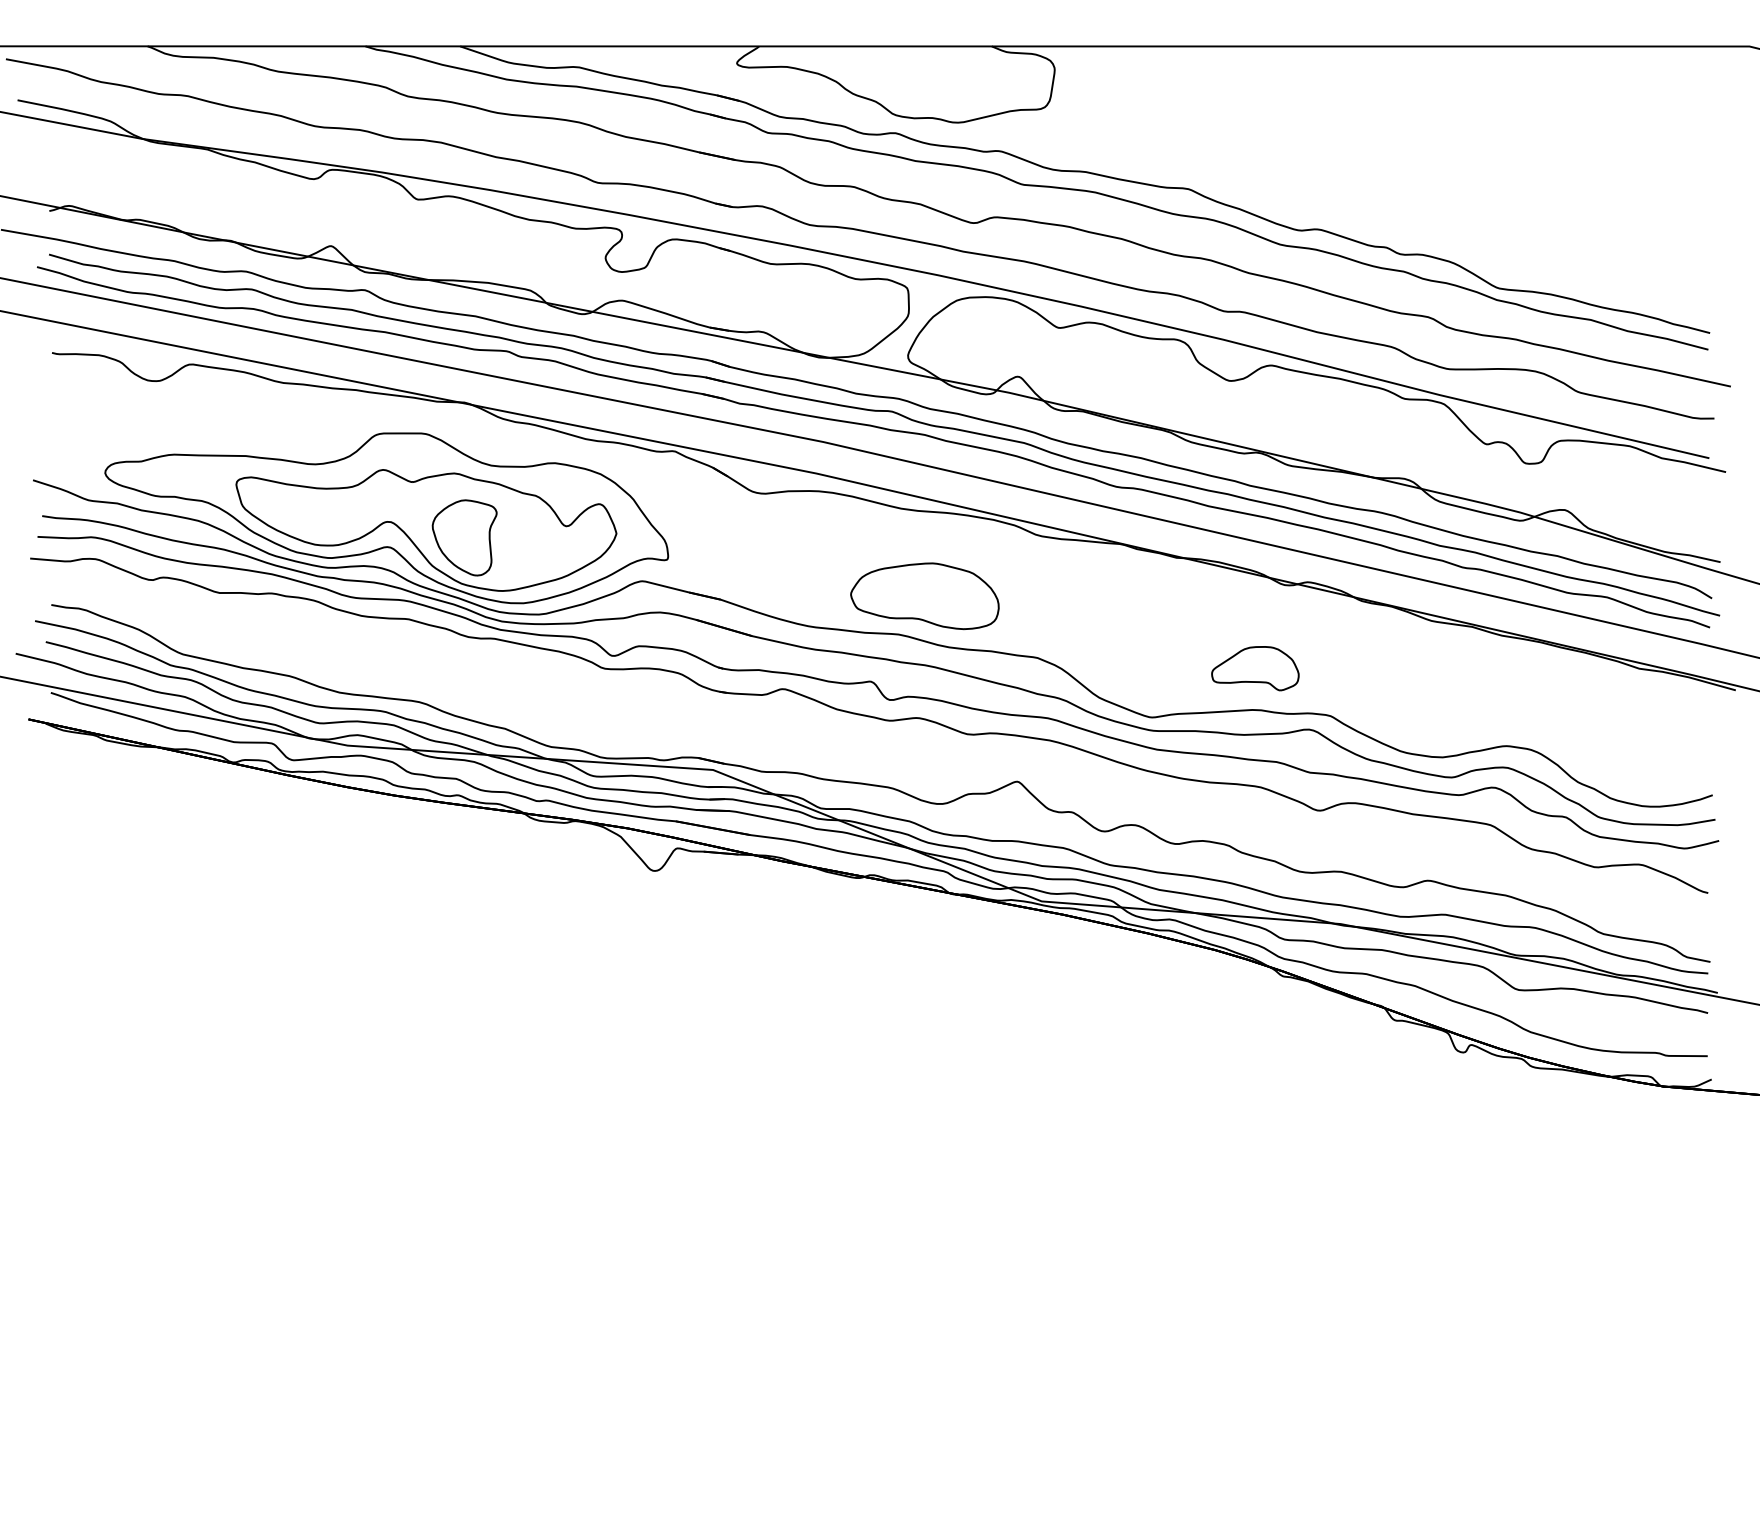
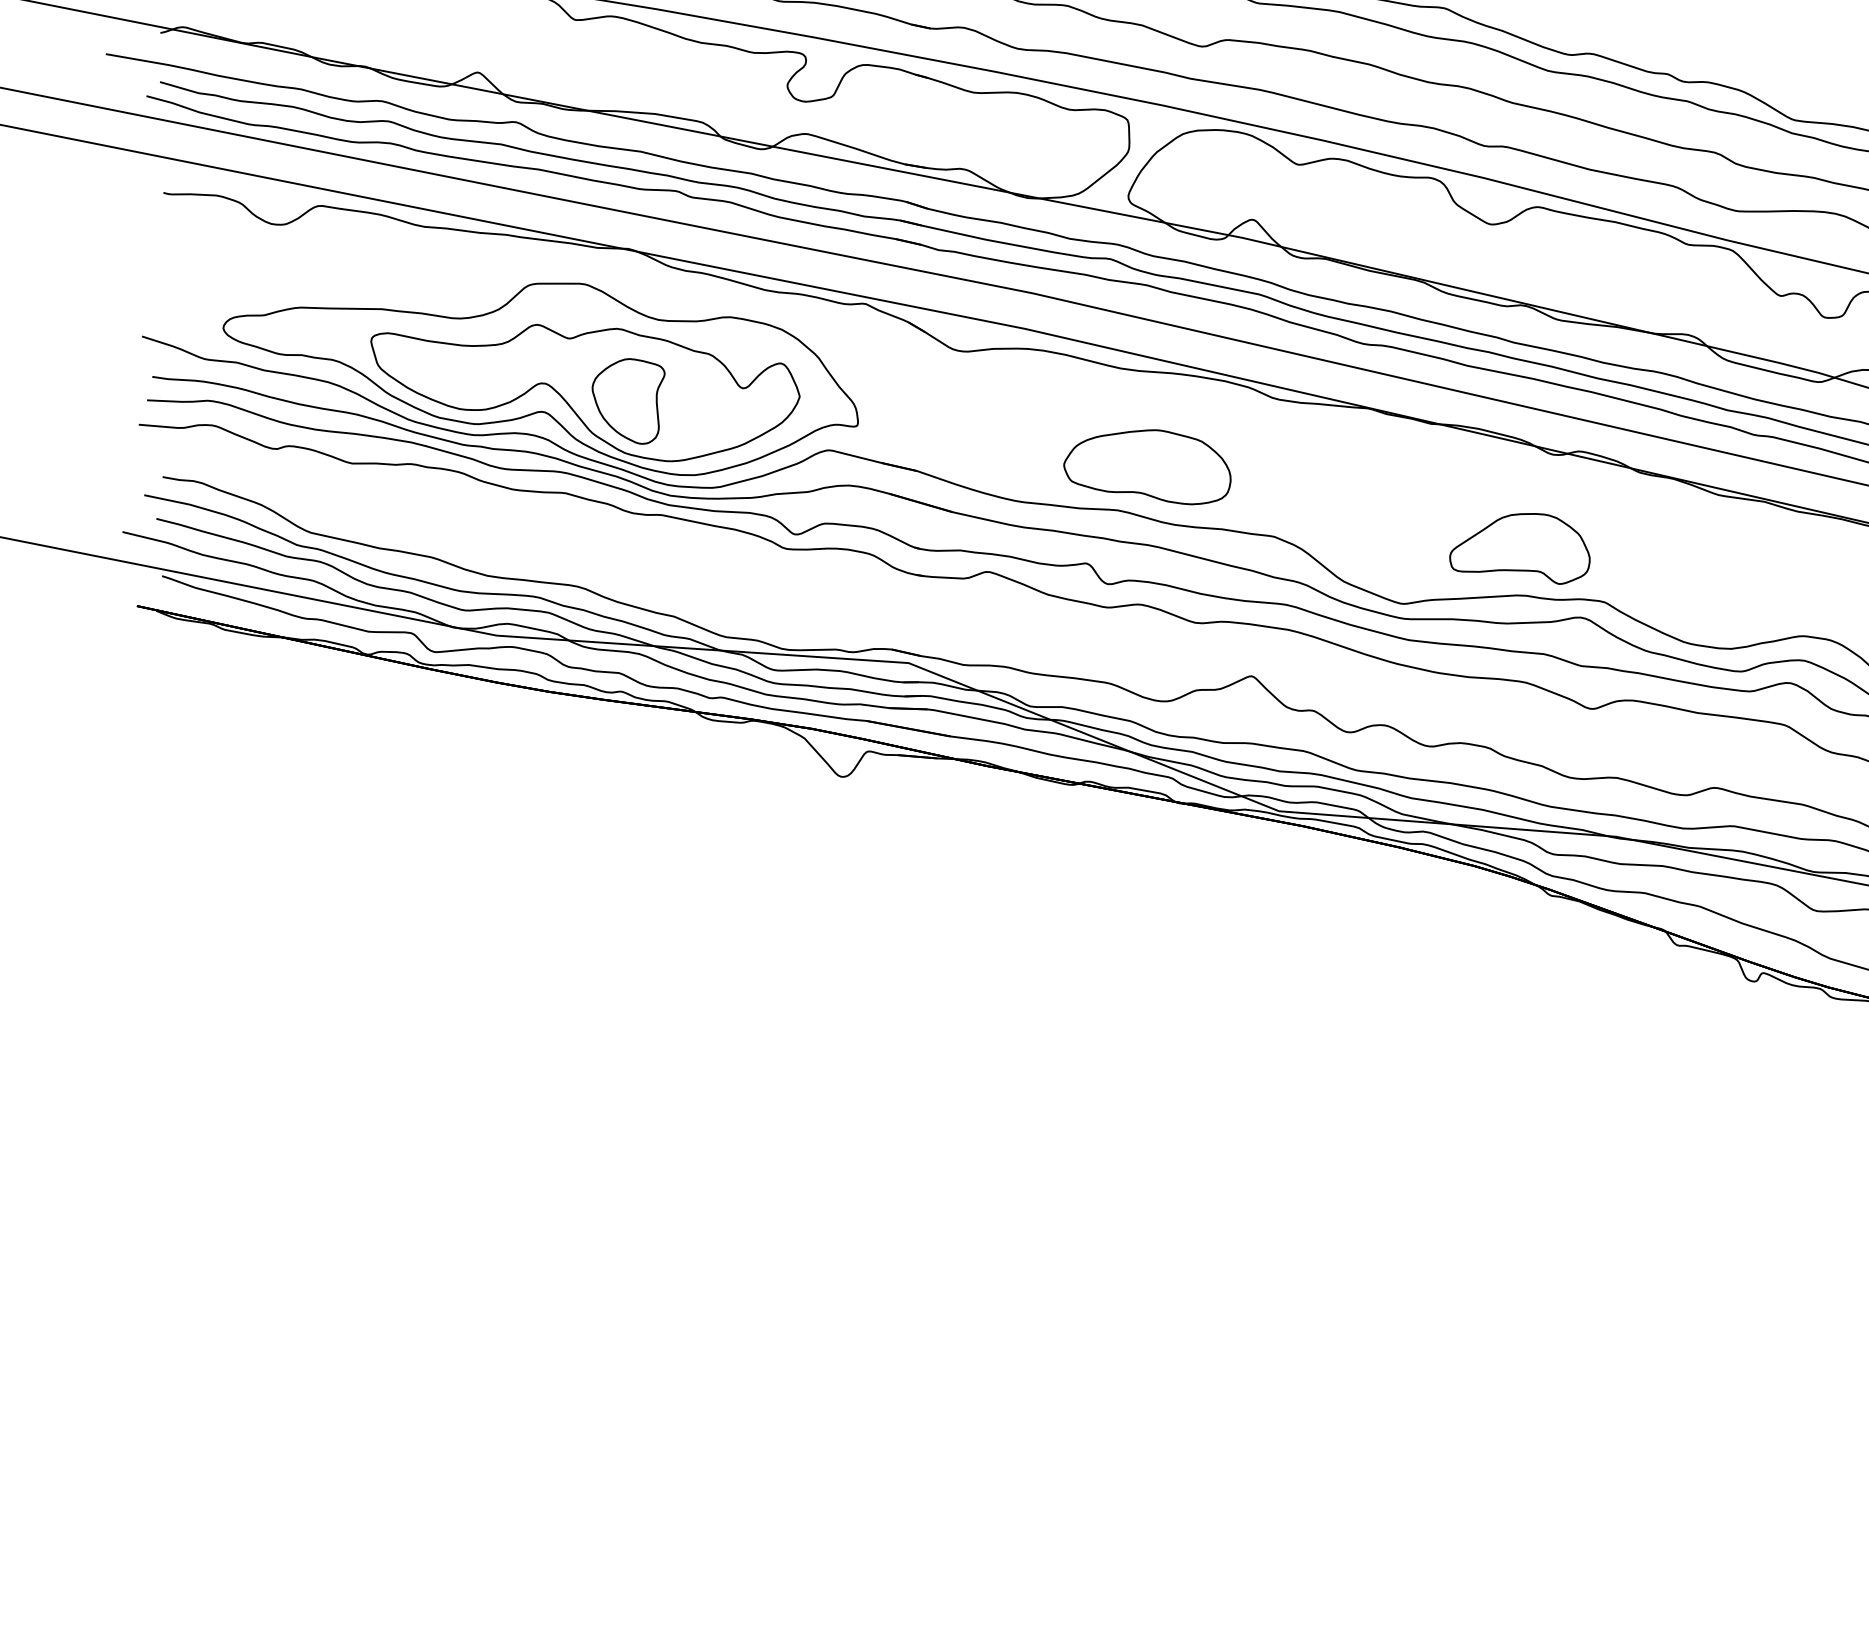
part: (1255, 668) -> (1520, 548), size x1.43

